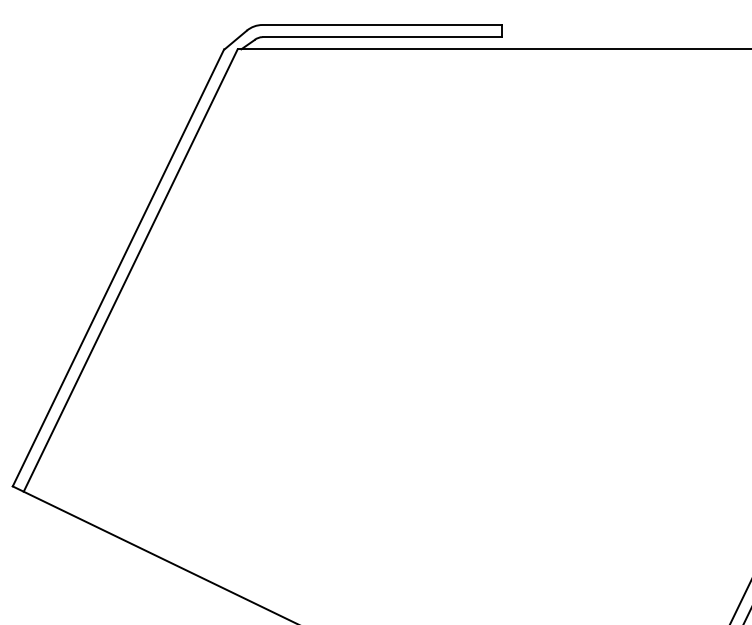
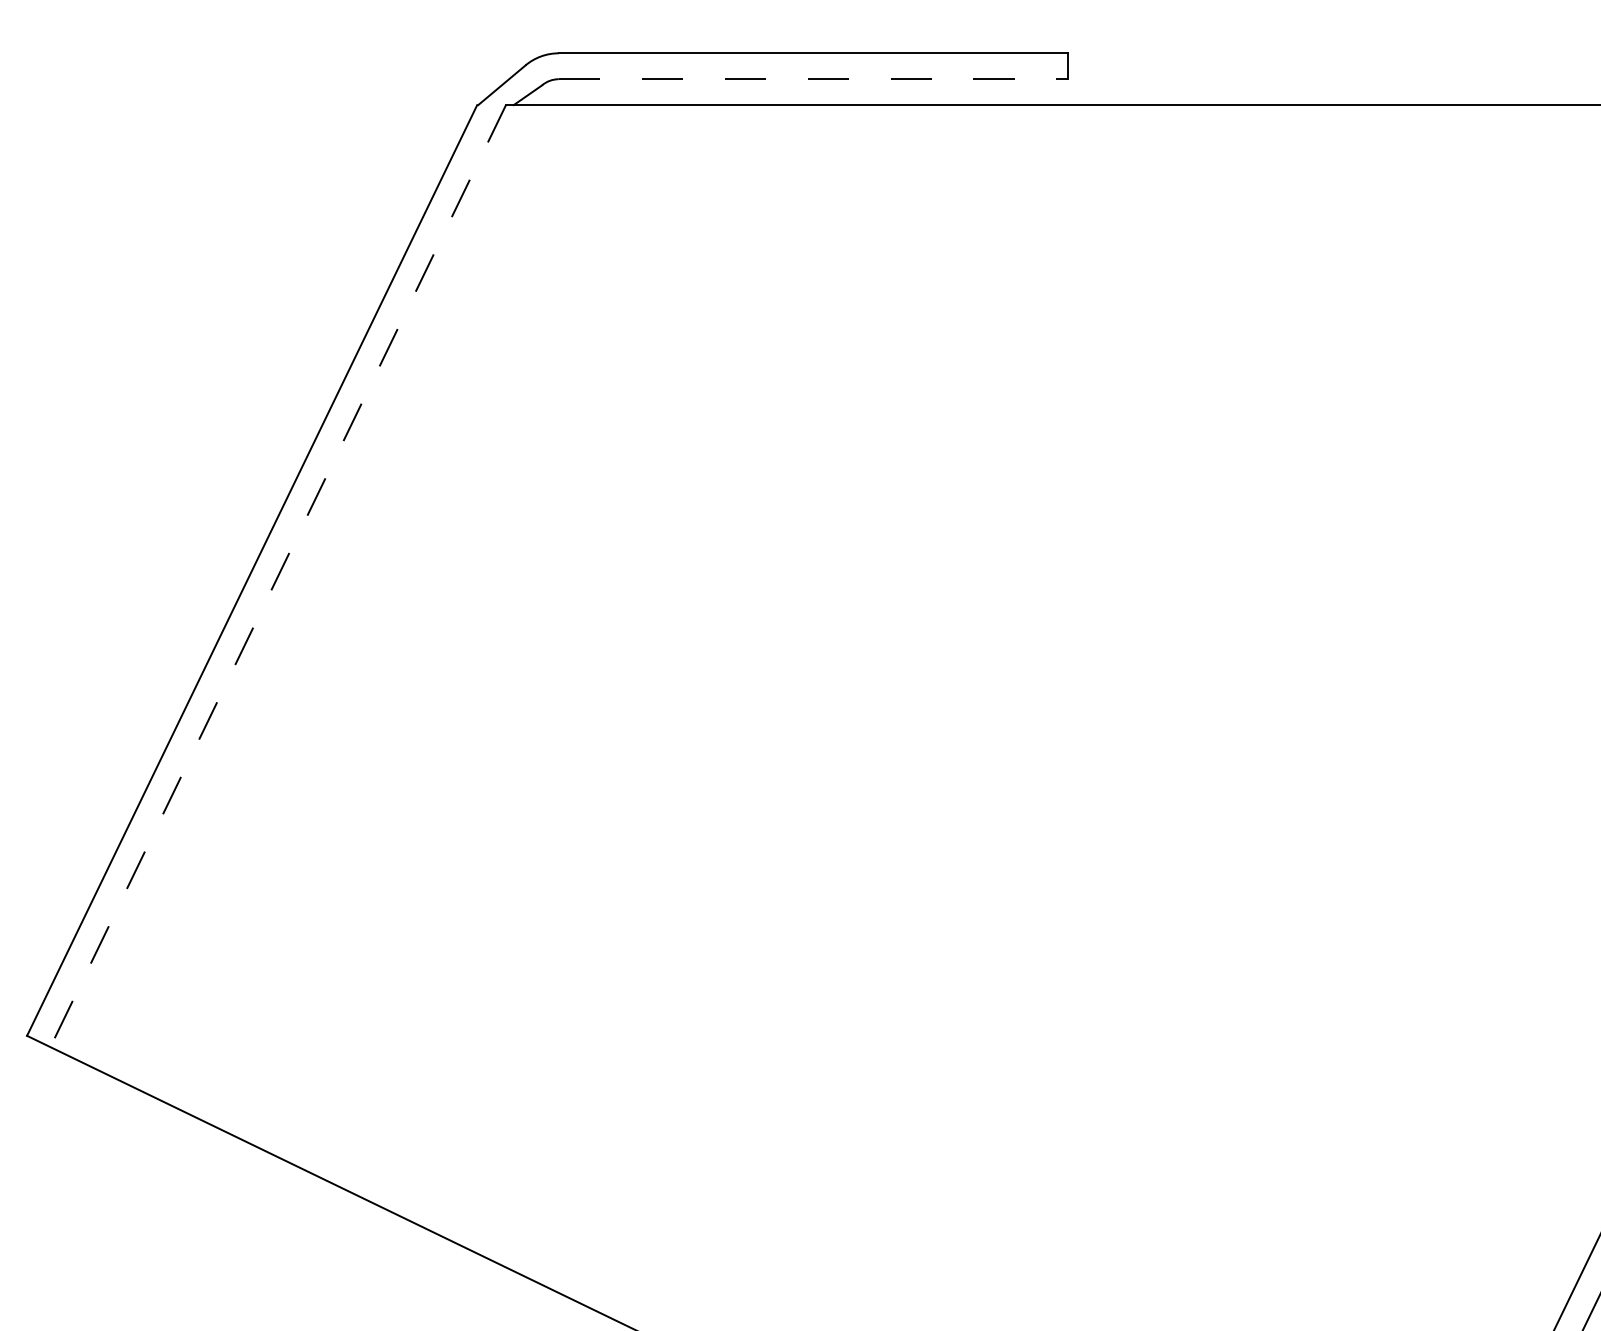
line: (382, 37) -> (814, 79), solid -> dashed
line: (130, 270) -> (277, 576), solid -> dashed

